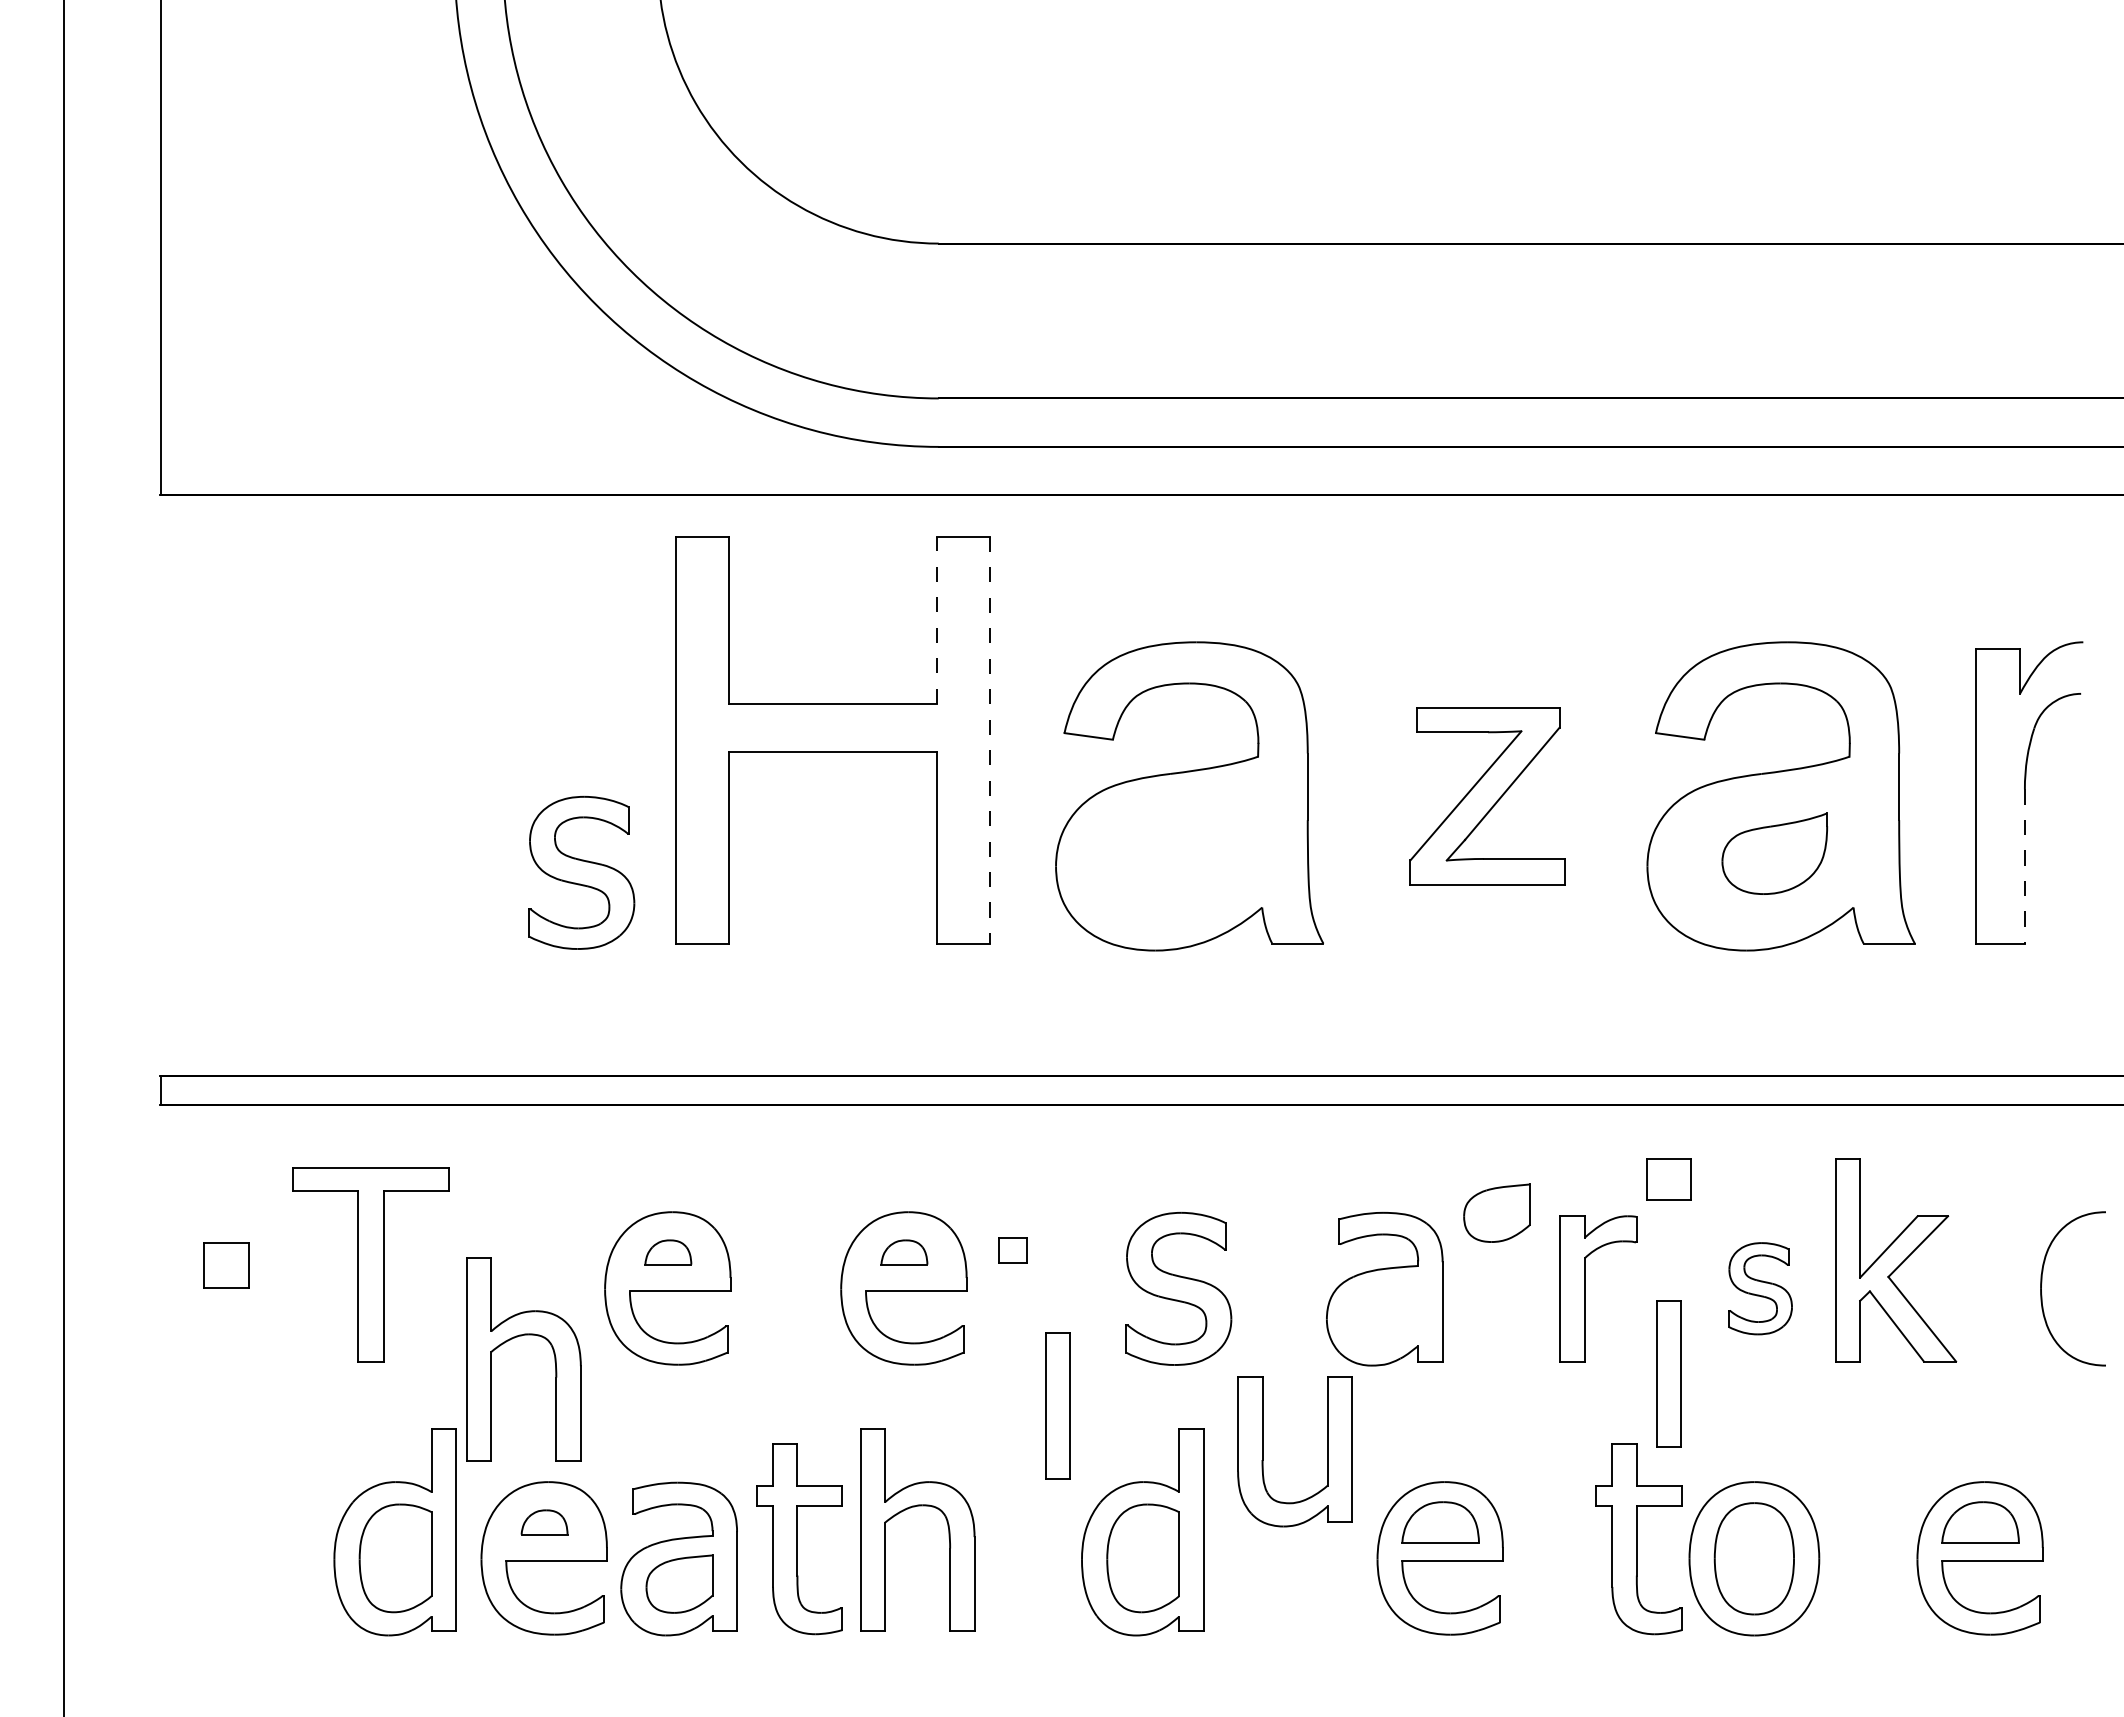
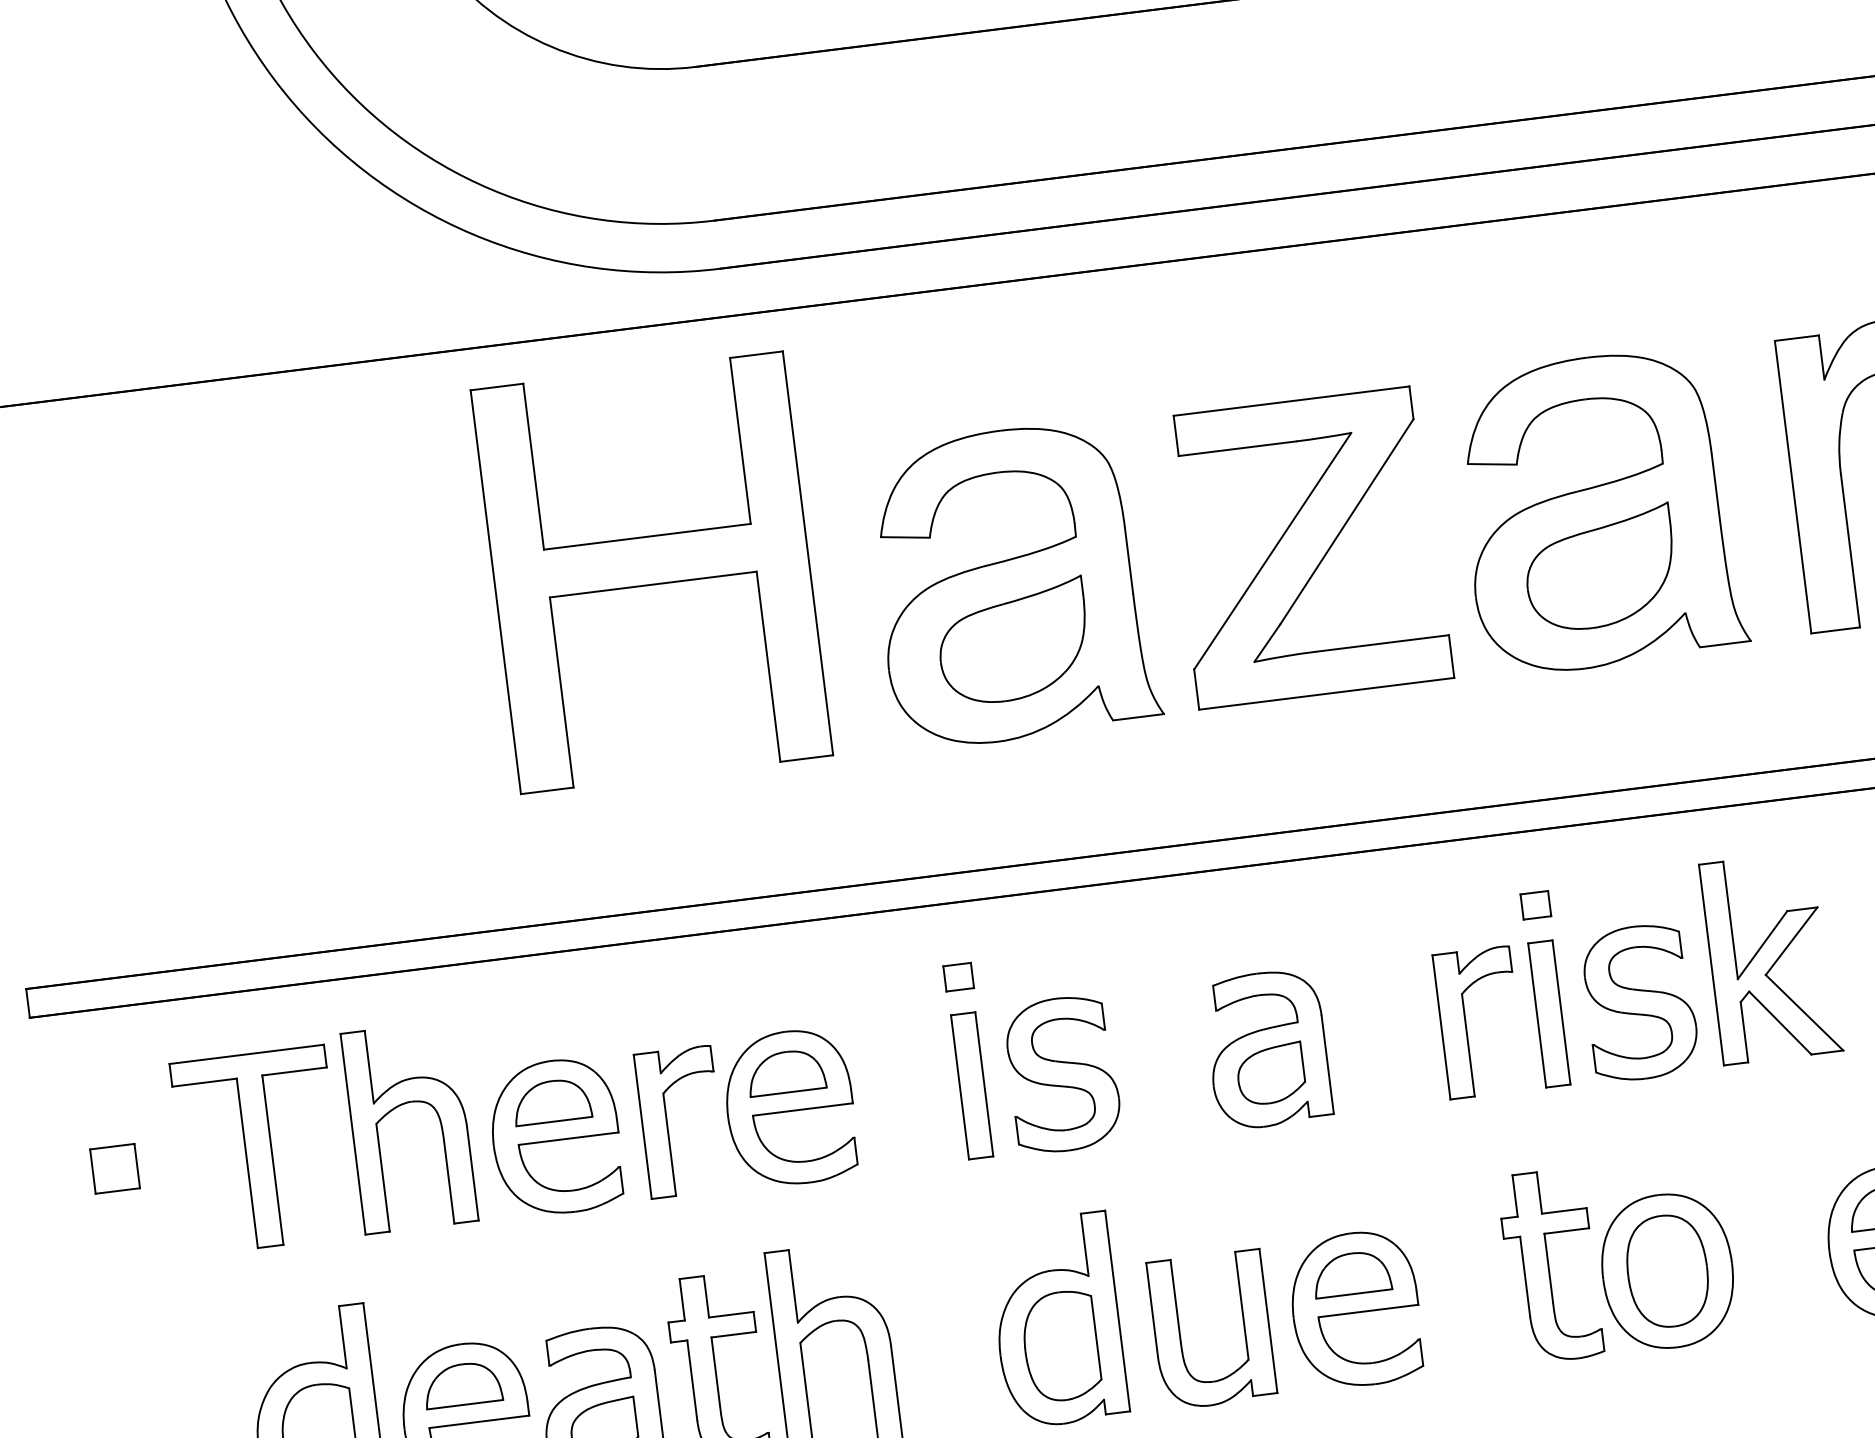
line: (936, 620) -> (740, 441), dashed -> solid
line: (990, 740) -> (808, 553), dashed -> solid
part: (1487, 796) -> (1308, 547), size x1.67
part: (1182, 853) -> (1012, 642), added
part: (1774, 853) -> (1600, 568), size x1.43
line: (2024, 867) -> (1850, 551), dashed -> solid
part: (581, 872) -> (418, 735), removed
part: (1668, 1179) -> (1535, 905), size x0.62
part: (1496, 1212) -> (1270, 1073), moved
part: (1012, 1250) -> (957, 977), moved
part: (668, 1252) -> (552, 1101), size x1.67
part: (904, 1252) -> (786, 1072), size x1.67
part: (780, 1288) -> (667, 1123), added
part: (1760, 1288) -> (1640, 1002), size x1.67
part: (517, 1337) -> (400, 1106), moved
part: (1668, 1373) -> (1548, 1013), moved
part: (1057, 1405) -> (971, 1085), moved
part: (1263, 1451) -> (1180, 1333), moved
part: (544, 1522) -> (462, 1384), size x1.67

